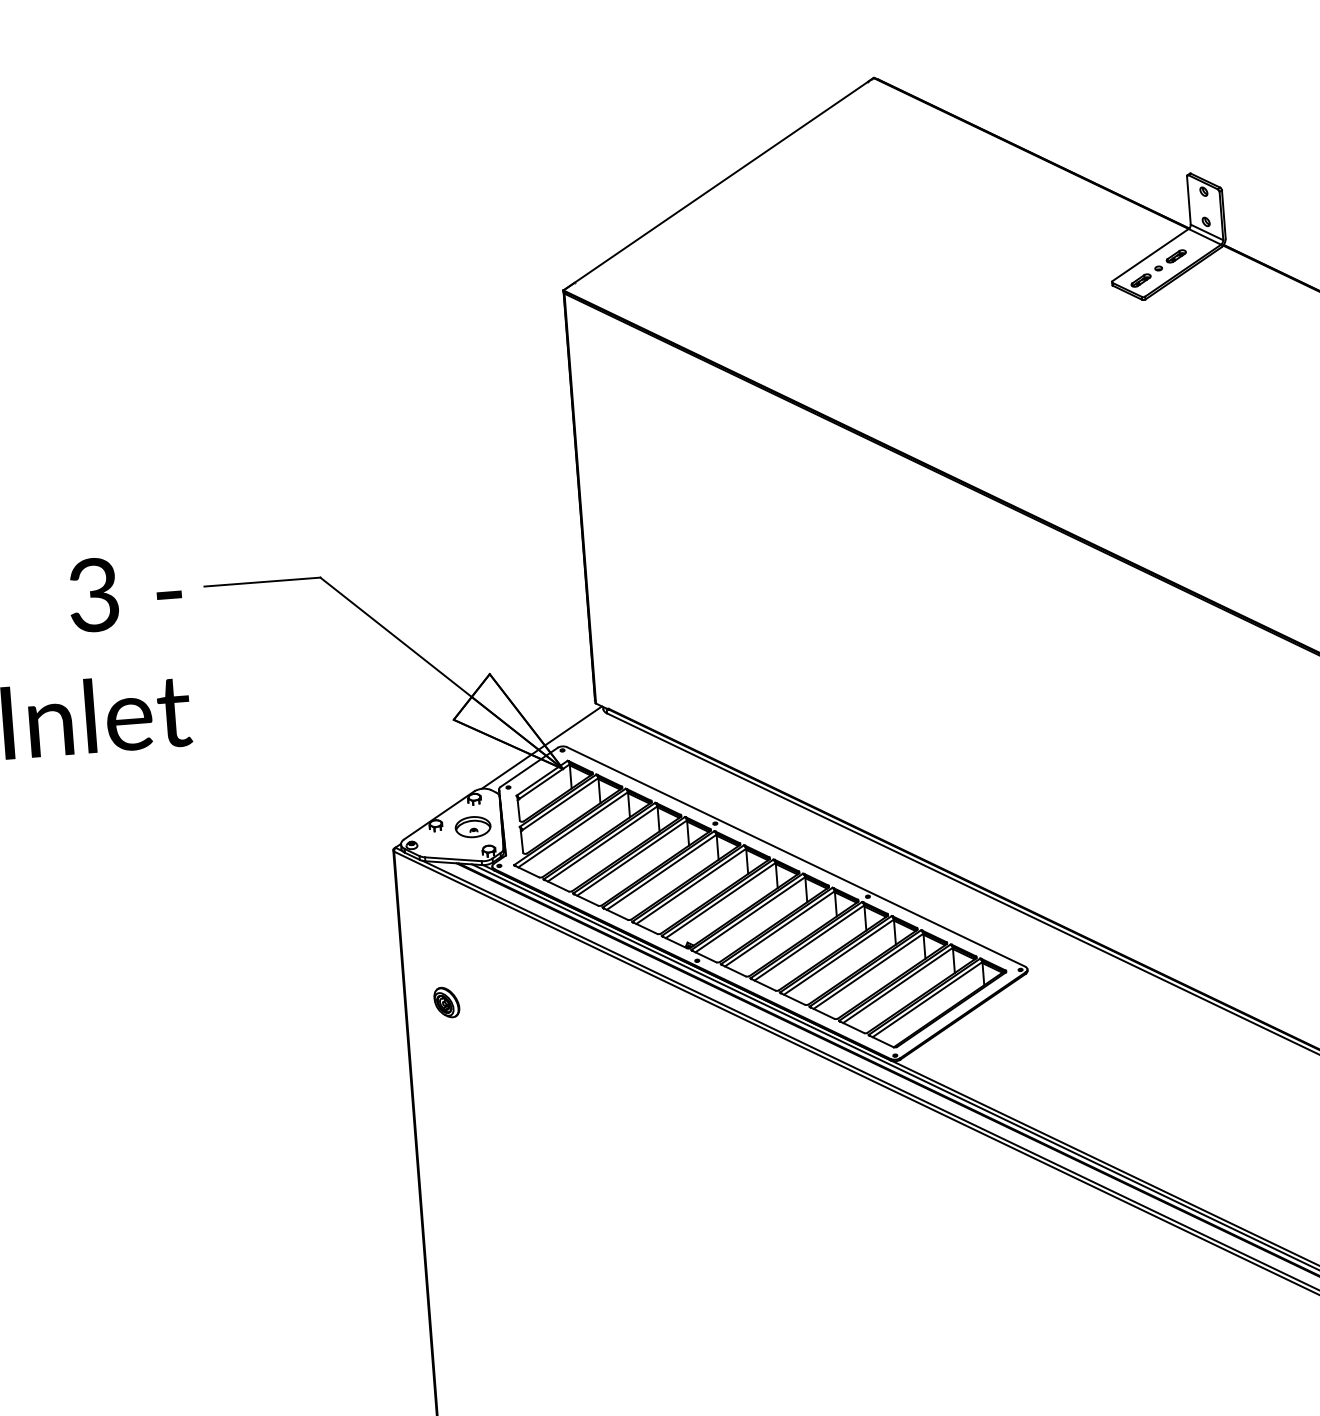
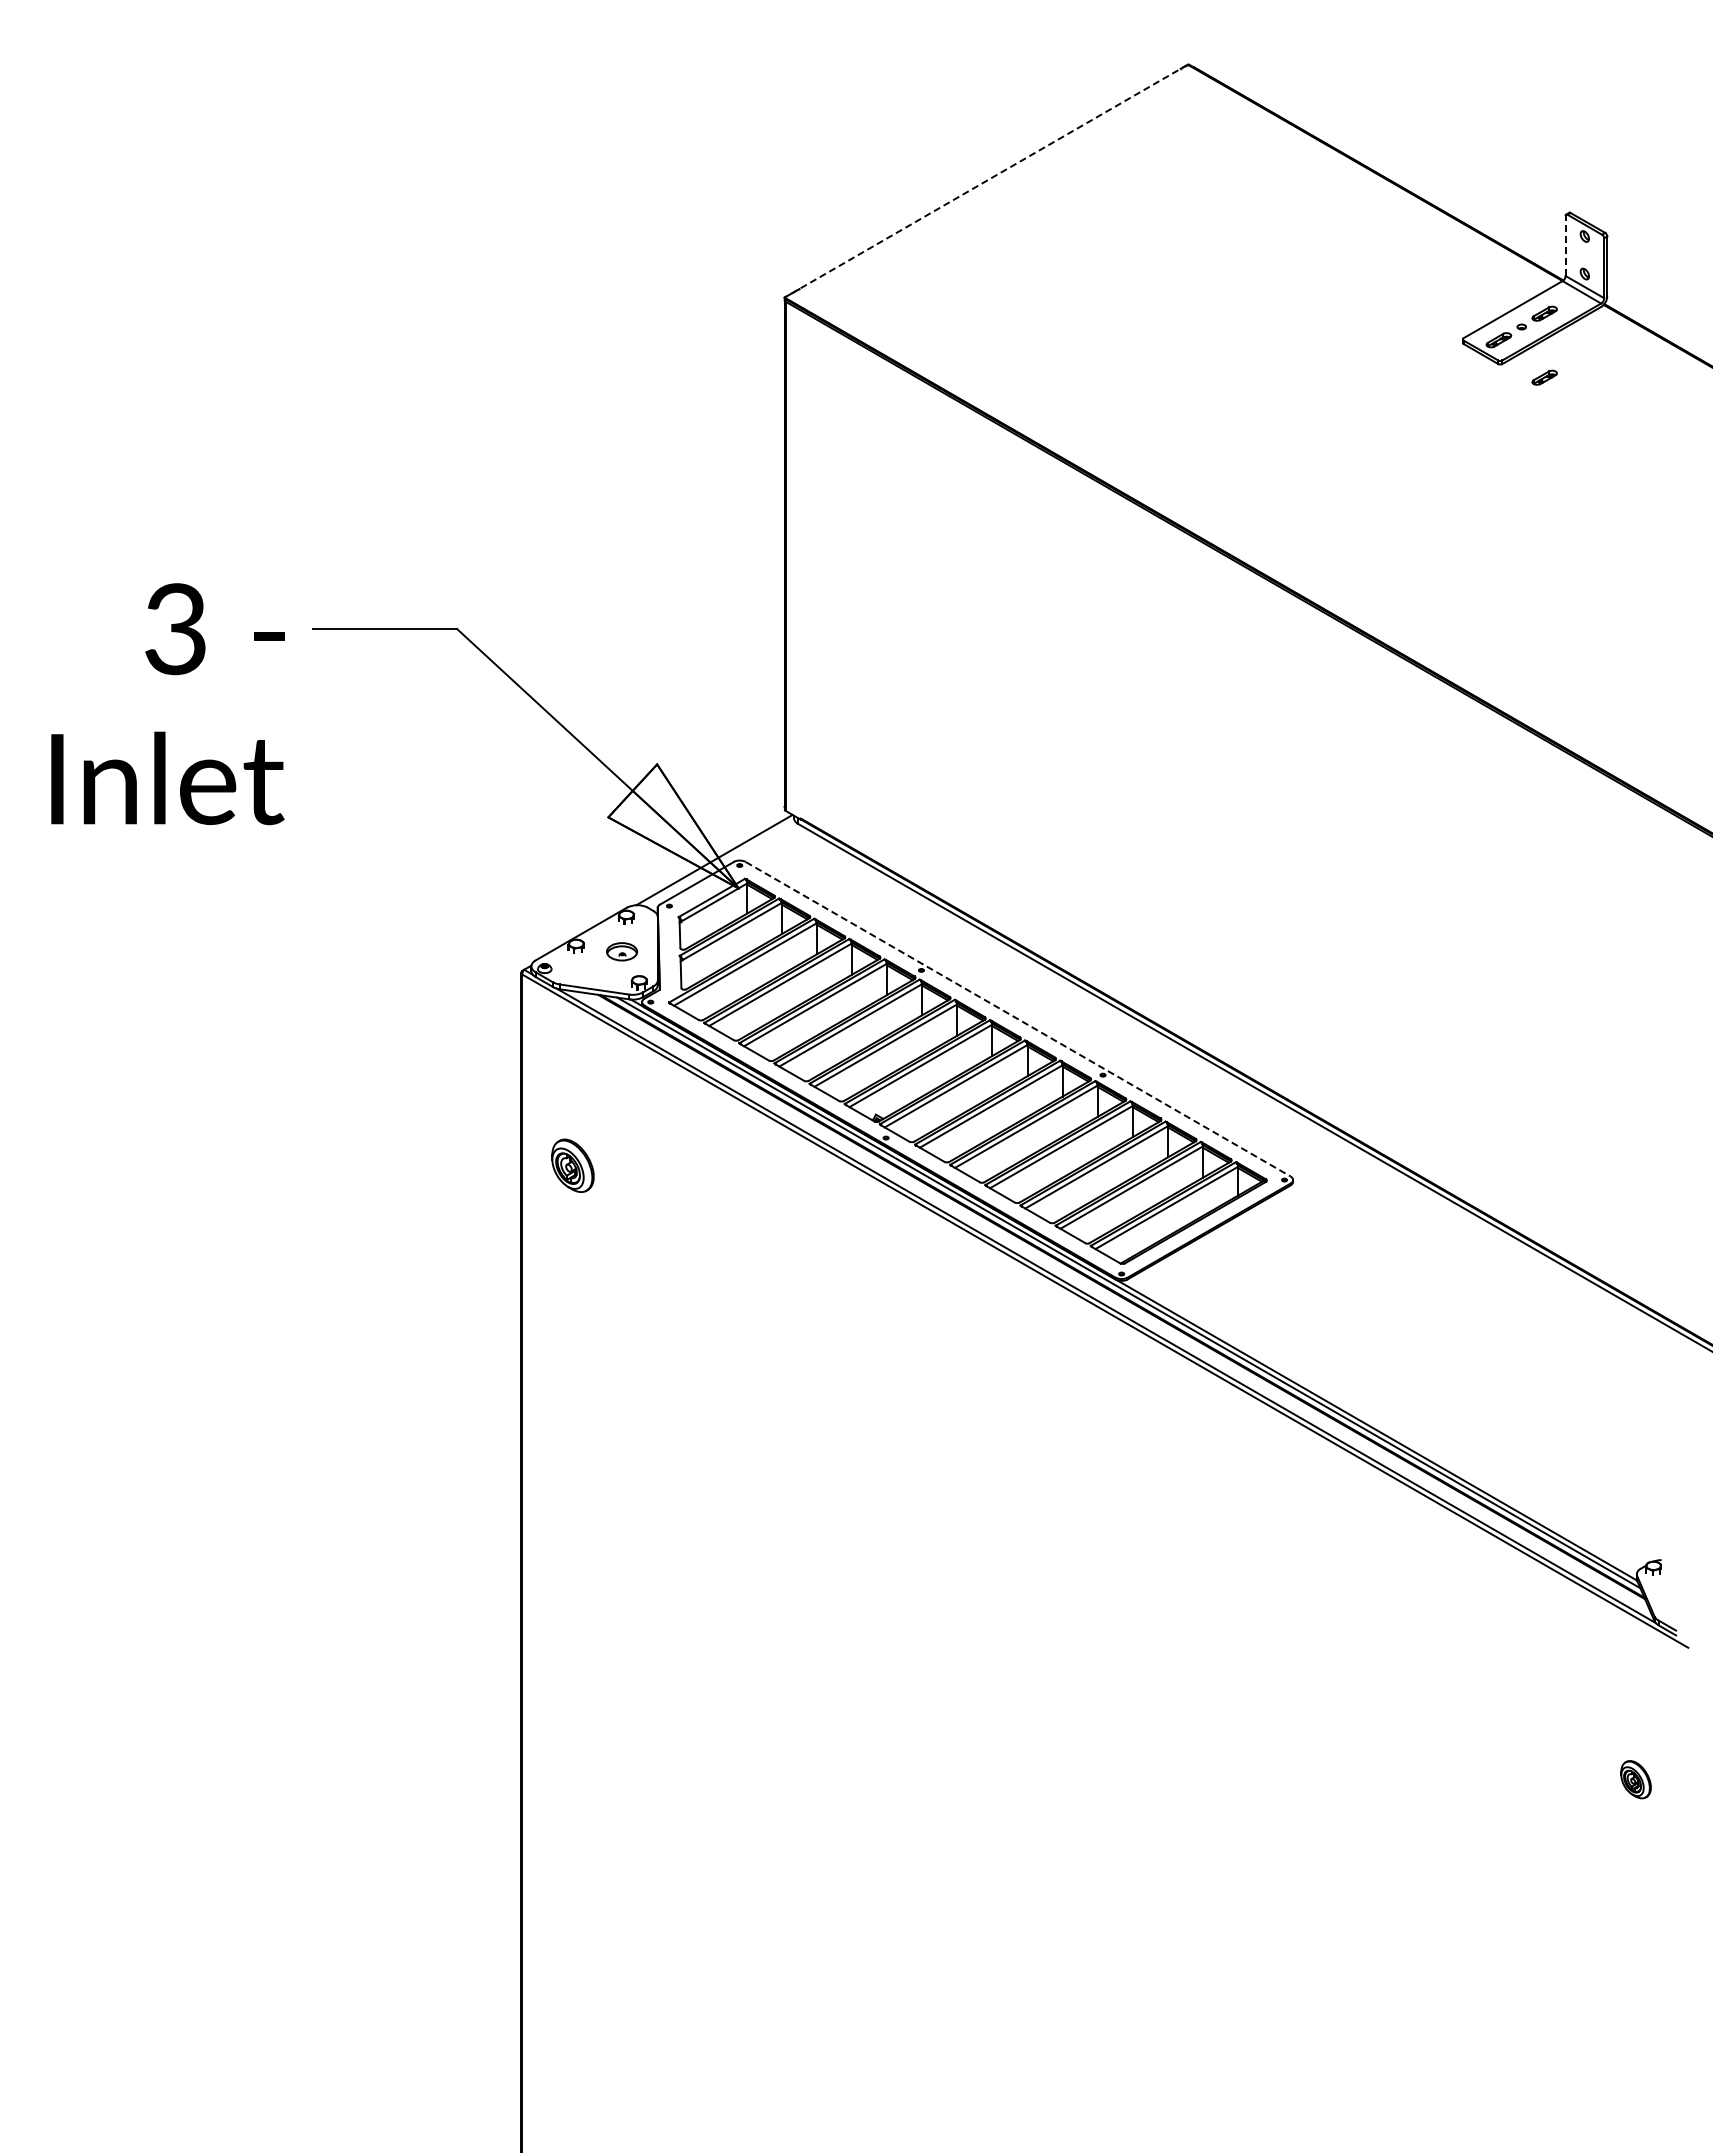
line: (718, 184) -> (986, 181), solid -> dashed
line: (1188, 200) -> (1565, 245), solid -> dashed
part: (1180, 307) -> (1544, 377), added
part: (472, 826) -> (621, 951), size x0.7
line: (796, 857) -> (1018, 1019), solid -> dashed
part: (446, 1002) -> (572, 1165), size x1.4

